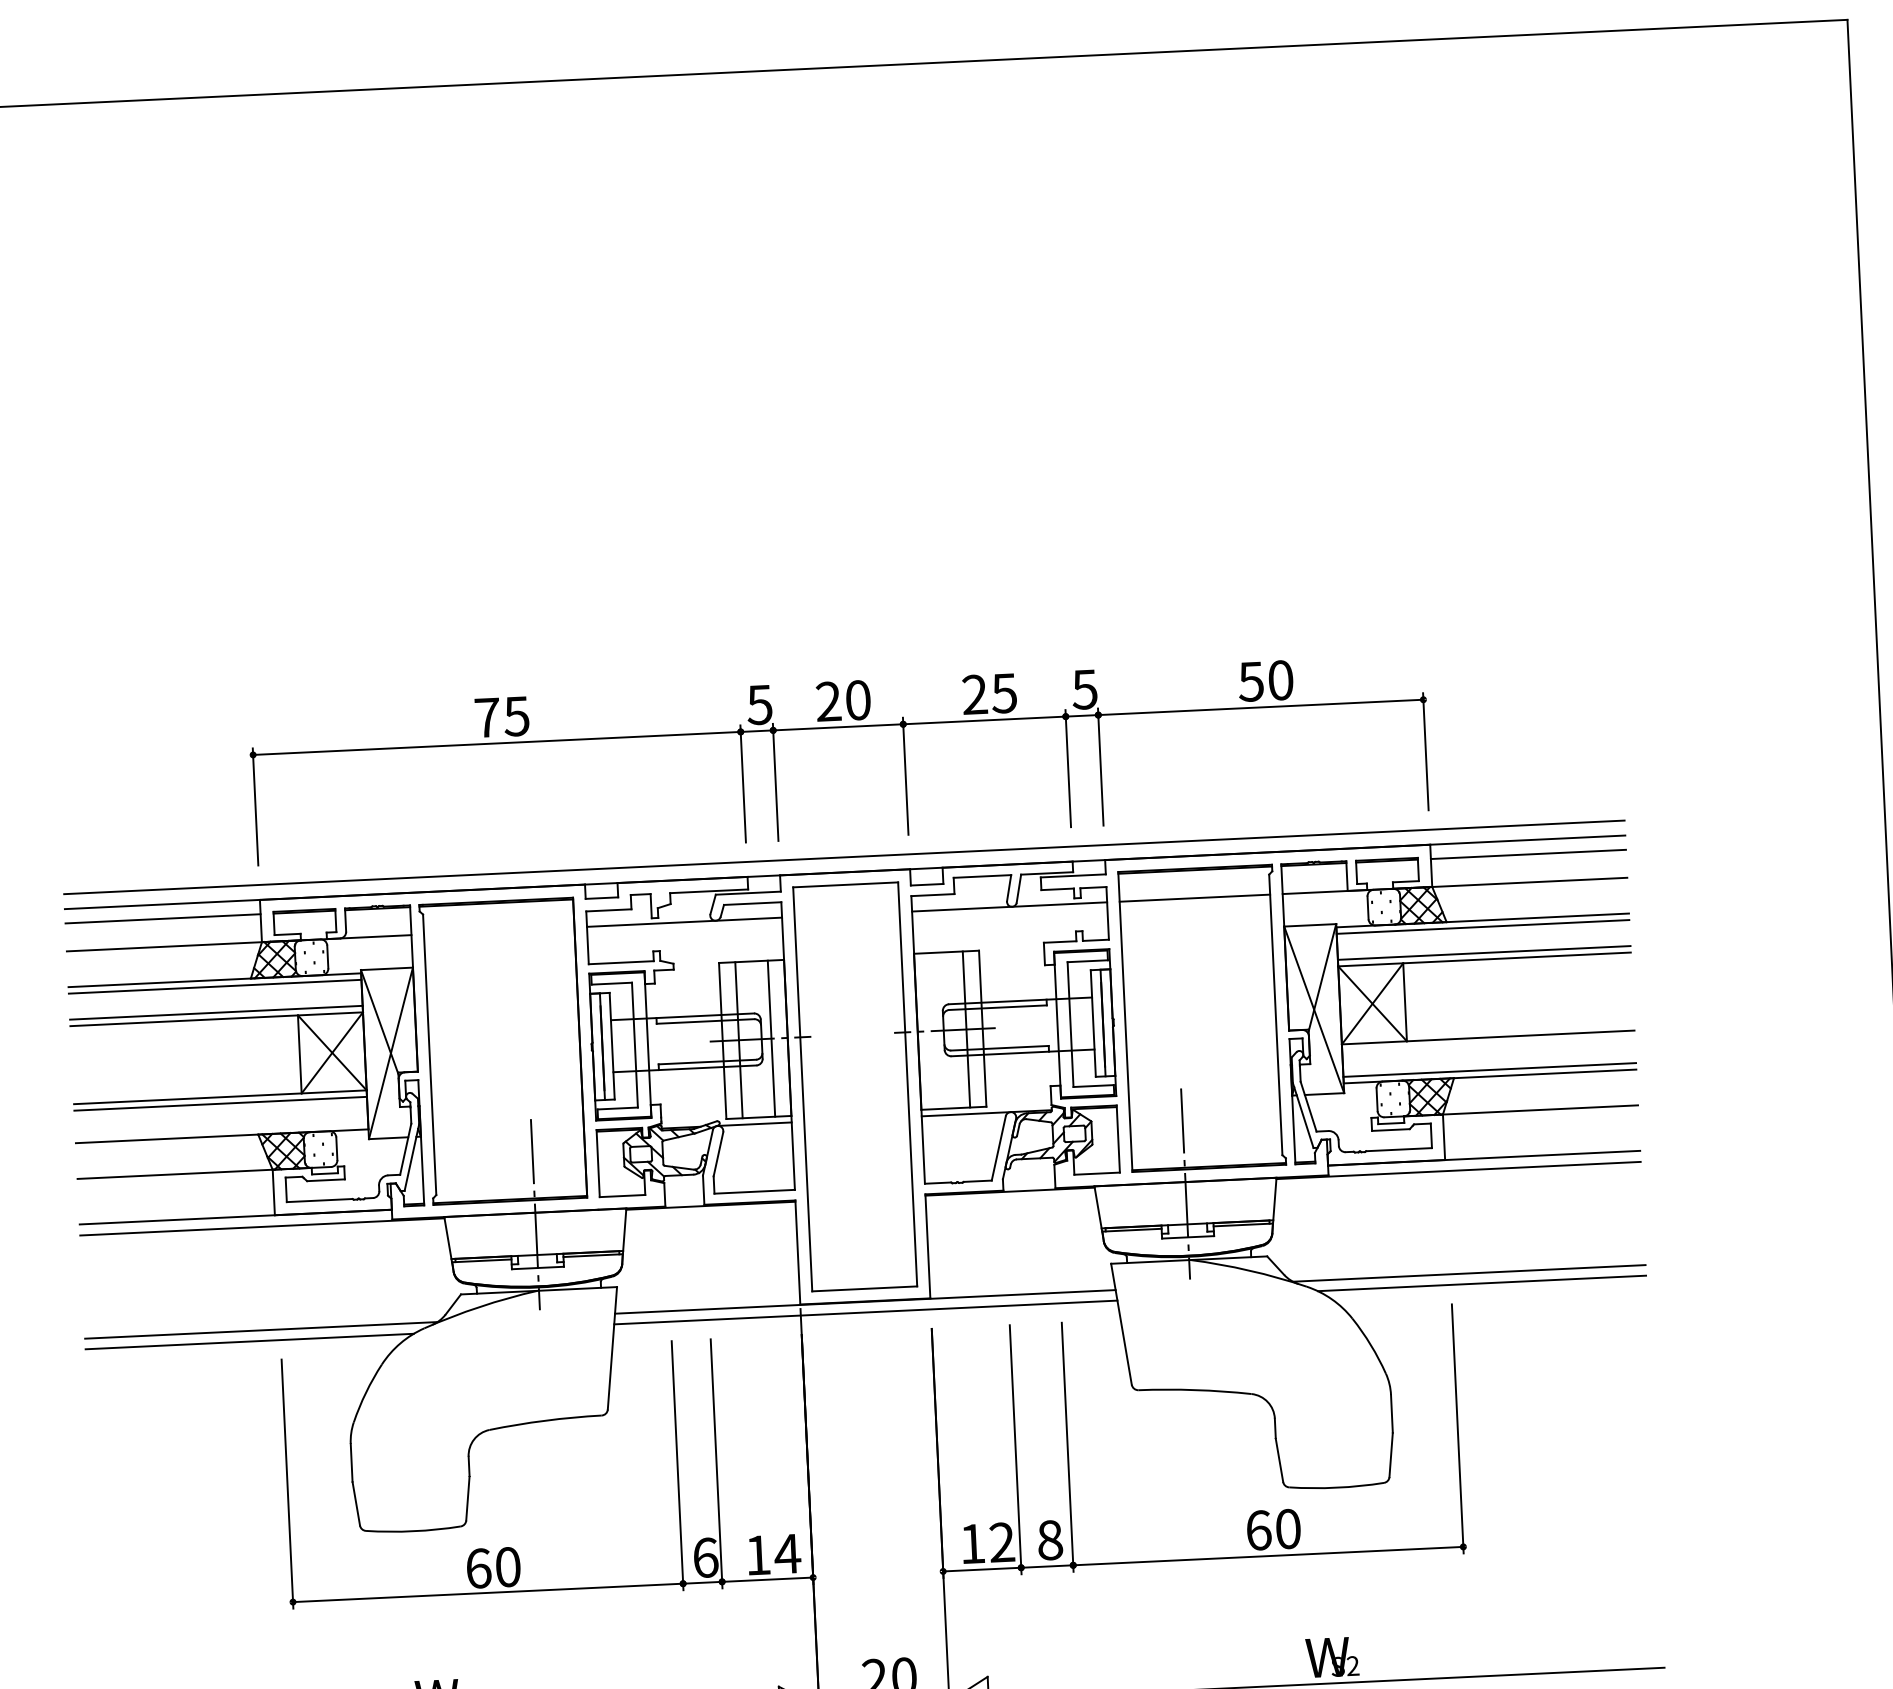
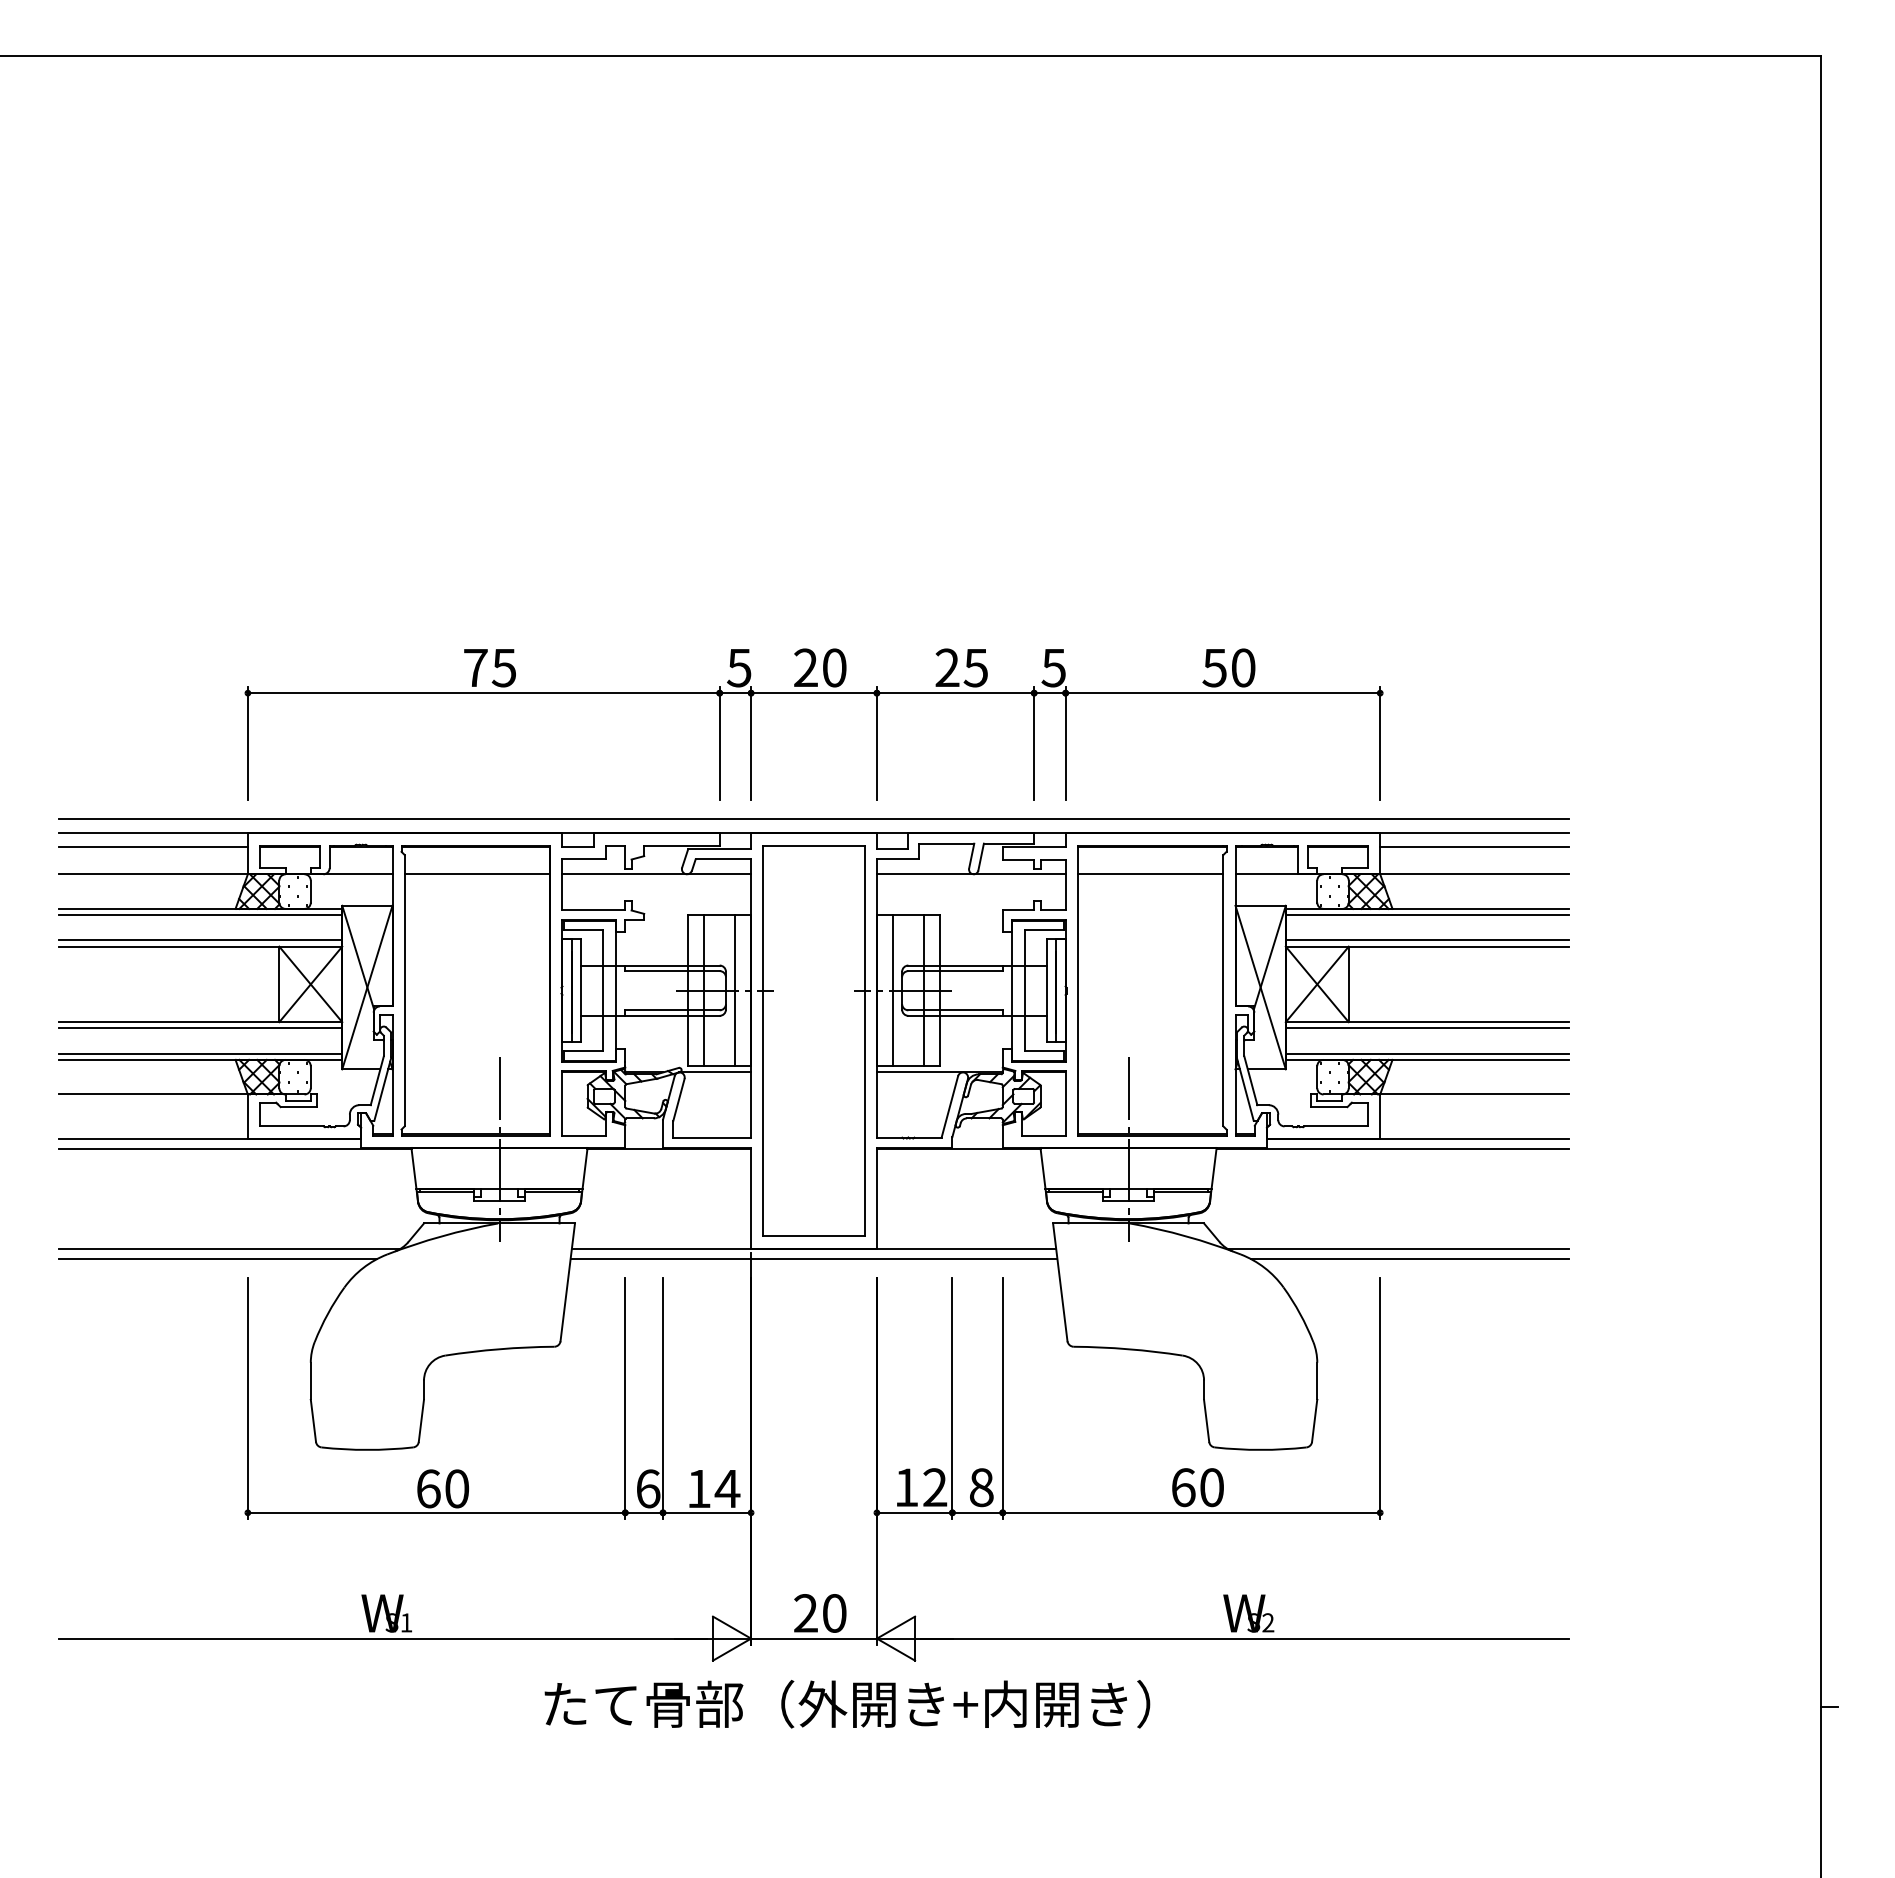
line: (499, 931) -> (477, 874), added
line: (933, 1030) -> (892, 990), added
line: (1487, 1044) -> (1426, 1028), added
line: (221, 1129) -> (200, 1053), added

